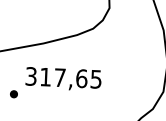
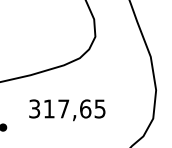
text: (63, 79) -> (67, 110), moved

